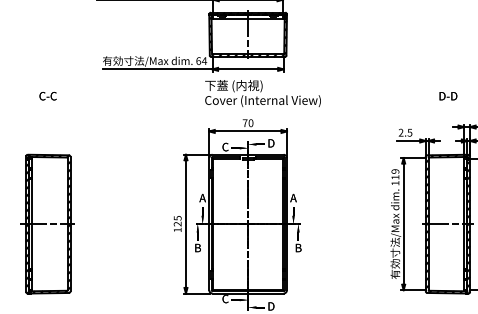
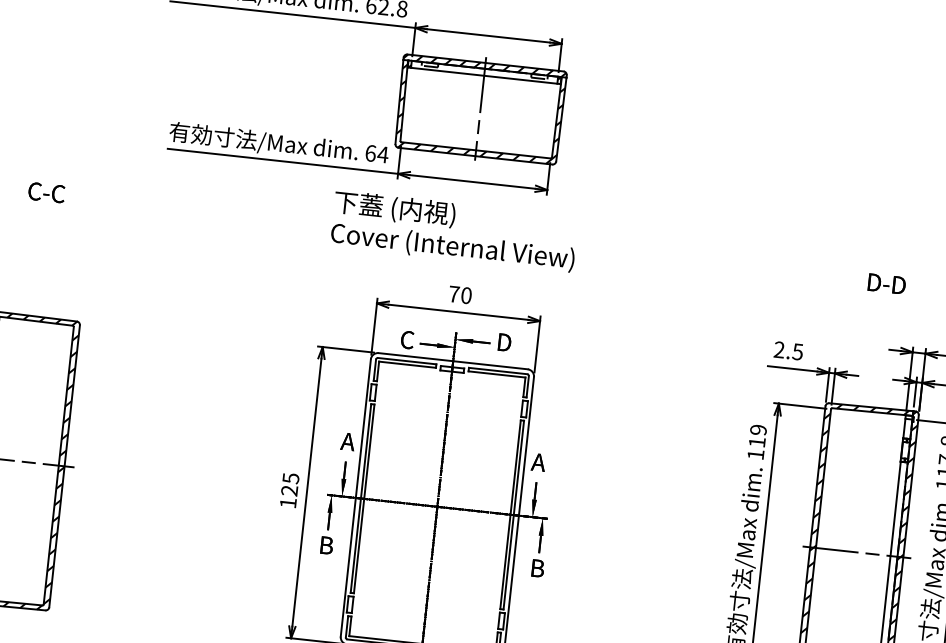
text: (262, 93) -> (453, 231), moved

